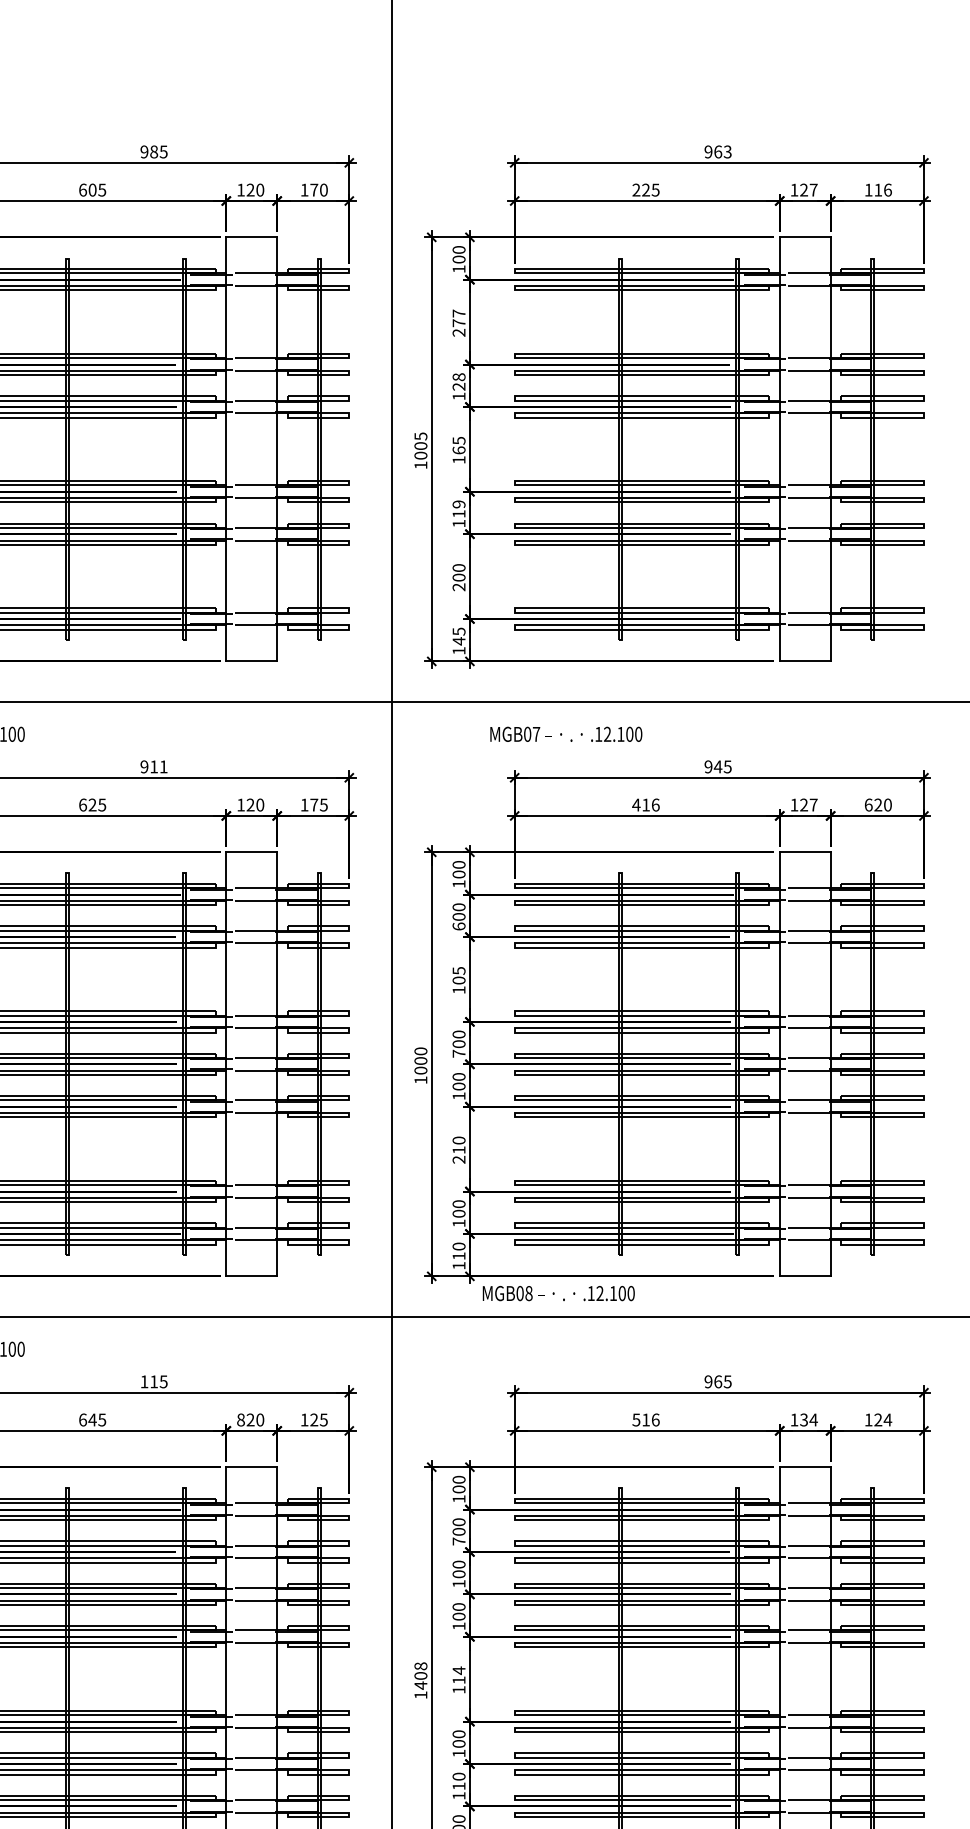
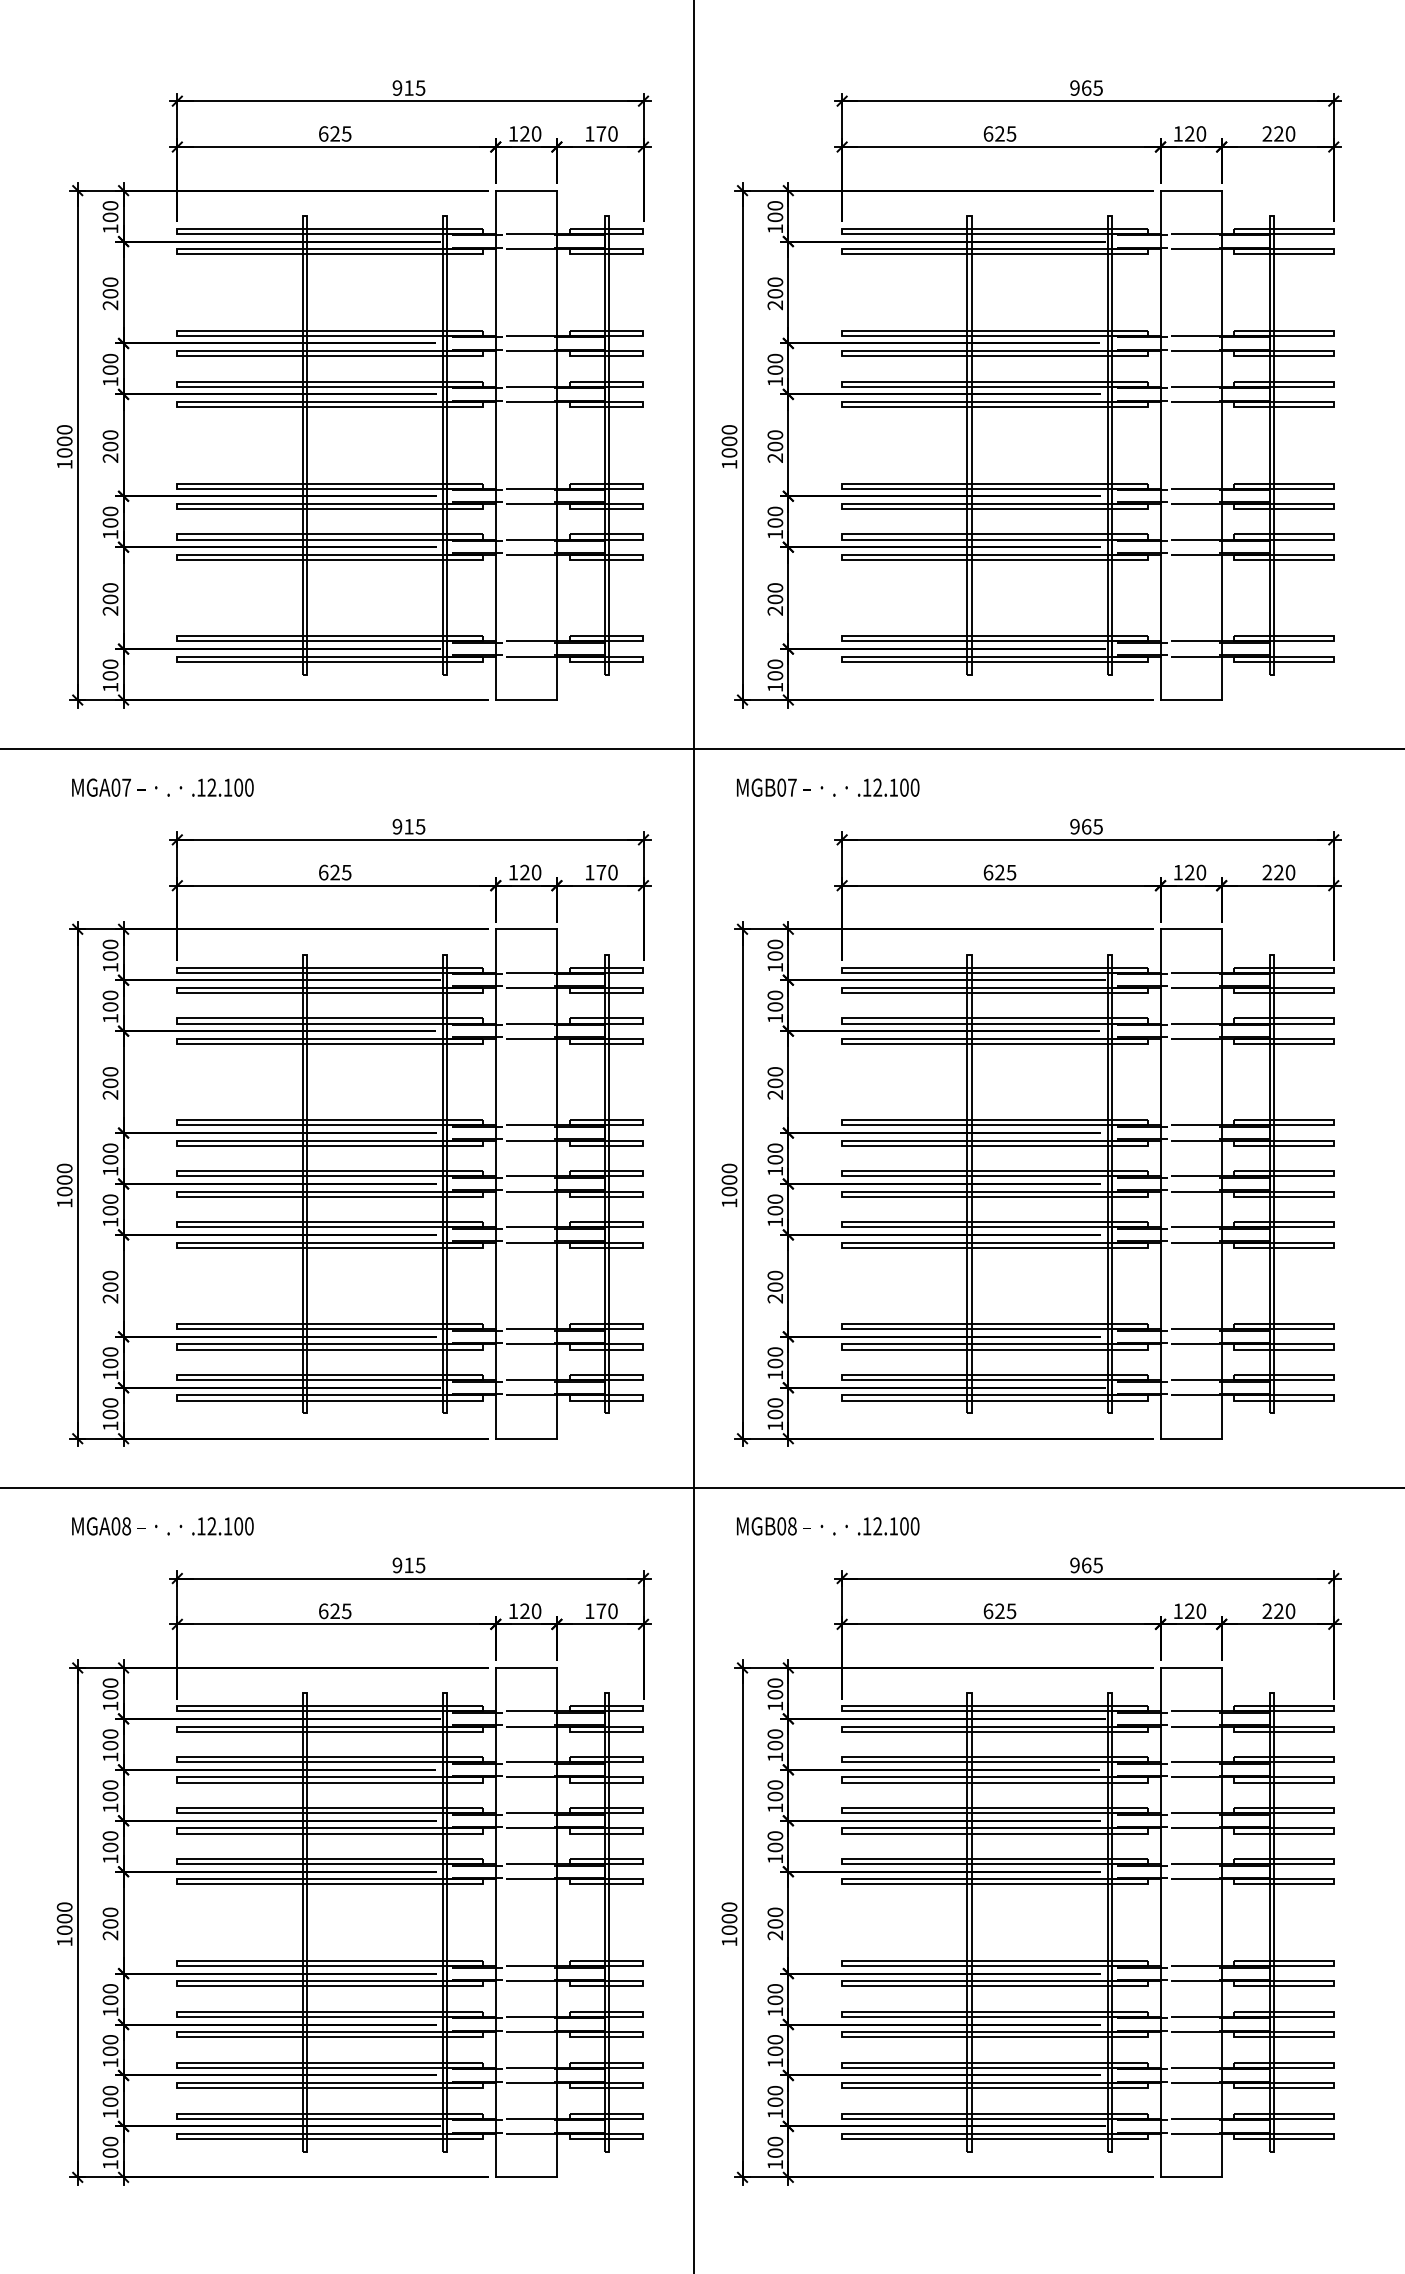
text: (153, 151) -> (408, 87), 985 -> 915
text: (727, 151) -> (1097, 87), 963 -> 965
text: (92, 189) -> (334, 133), 605 -> 625
text: (636, 189) -> (988, 133), 225 -> 625
text: (813, 189) -> (1201, 133), 127 -> 120
text: (877, 189) -> (1278, 133), 116 -> 220
text: (459, 317) -> (775, 287), 277 -> 200
text: (459, 381) -> (775, 363), 128 -> 100
text: (420, 436) -> (729, 429), 1005 -> 1000
text: (459, 450) -> (775, 446), 165 -> 200
text: (459, 508) -> (775, 516), 119 -> 100
text: (459, 636) -> (775, 670), 145 -> 100
text: (566, 734) -> (828, 787), moved
text: (163, 766) -> (420, 826), 911 -> 915
text: (718, 766) -> (1086, 826), 945 -> 965
text: (323, 804) -> (612, 872), 175 -> 170
text: (645, 804) -> (999, 872), 416 -> 625
text: (813, 804) -> (1201, 872), 127 -> 120
text: (868, 804) -> (1267, 872), 620 -> 220
text: (459, 926) -> (775, 1018), 600 -> 100
text: (459, 980) -> (775, 1083), 105 -> 200
text: (458, 1053) -> (774, 1171), 700 -> 100
text: (459, 1149) -> (775, 1286), 210 -> 200
text: (459, 1256) -> (775, 1414), 110 -> 100
text: (559, 1293) -> (828, 1526), moved
text: (144, 1381) -> (397, 1565), 115 -> 915
text: (92, 1419) -> (335, 1610), 645 -> 625
text: (241, 1420) -> (513, 1611), 820 -> 120
text: (318, 1420) -> (606, 1611), 125 -> 170
text: (645, 1420) -> (999, 1611), 516 -> 625
text: (808, 1420) -> (1195, 1611), 134 -> 120
text: (877, 1420) -> (1278, 1611), 124 -> 220
text: (458, 1540) -> (774, 1756), 700 -> 100
text: (420, 1675) -> (729, 1918), 1408 -> 1000
text: (459, 1679) -> (775, 1923), 114 -> 200
text: (459, 1785) -> (775, 2050), 110 -> 100

